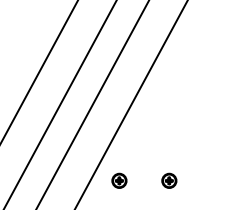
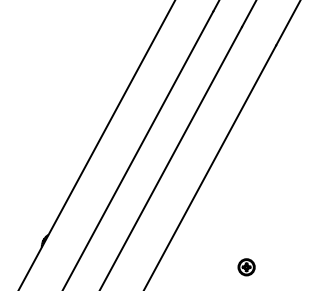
part: (119, 181) -> (189, 267), removed

